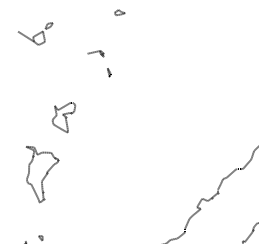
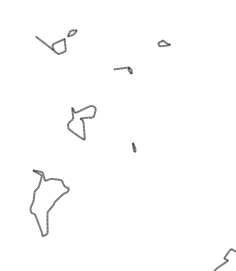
part: (119, 12) -> (163, 43), moved
part: (109, 72) -> (134, 147), moved
part: (63, 117) -> (80, 122), moved

